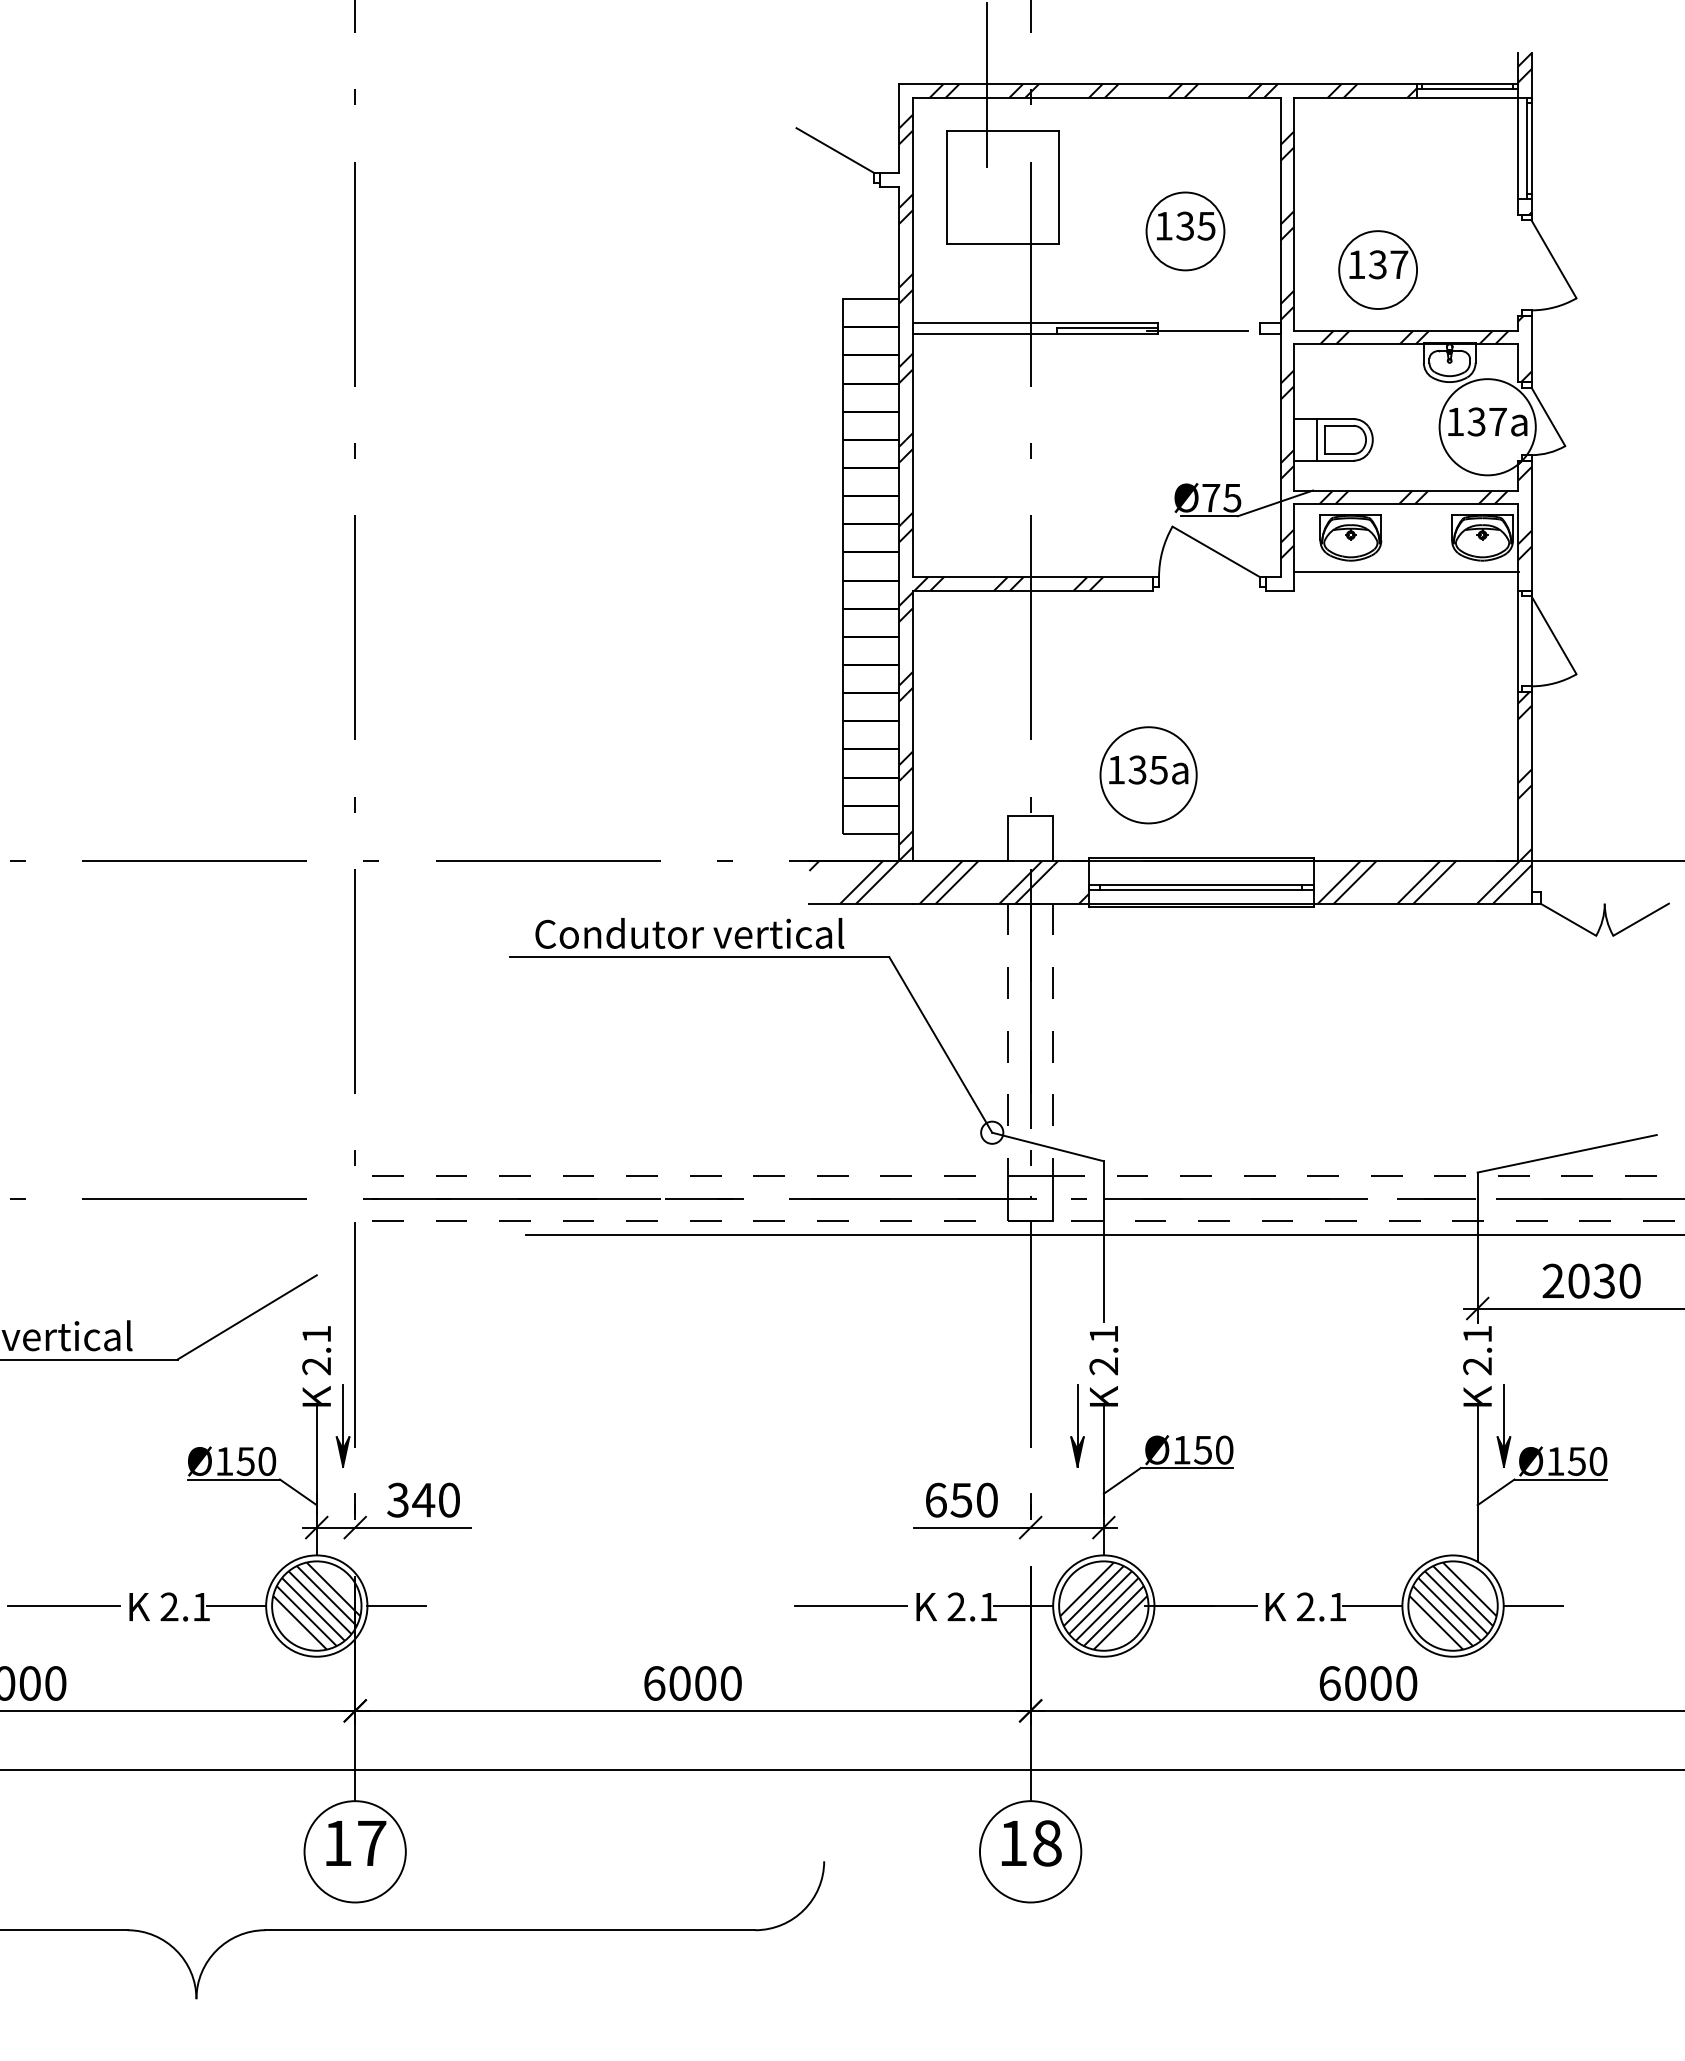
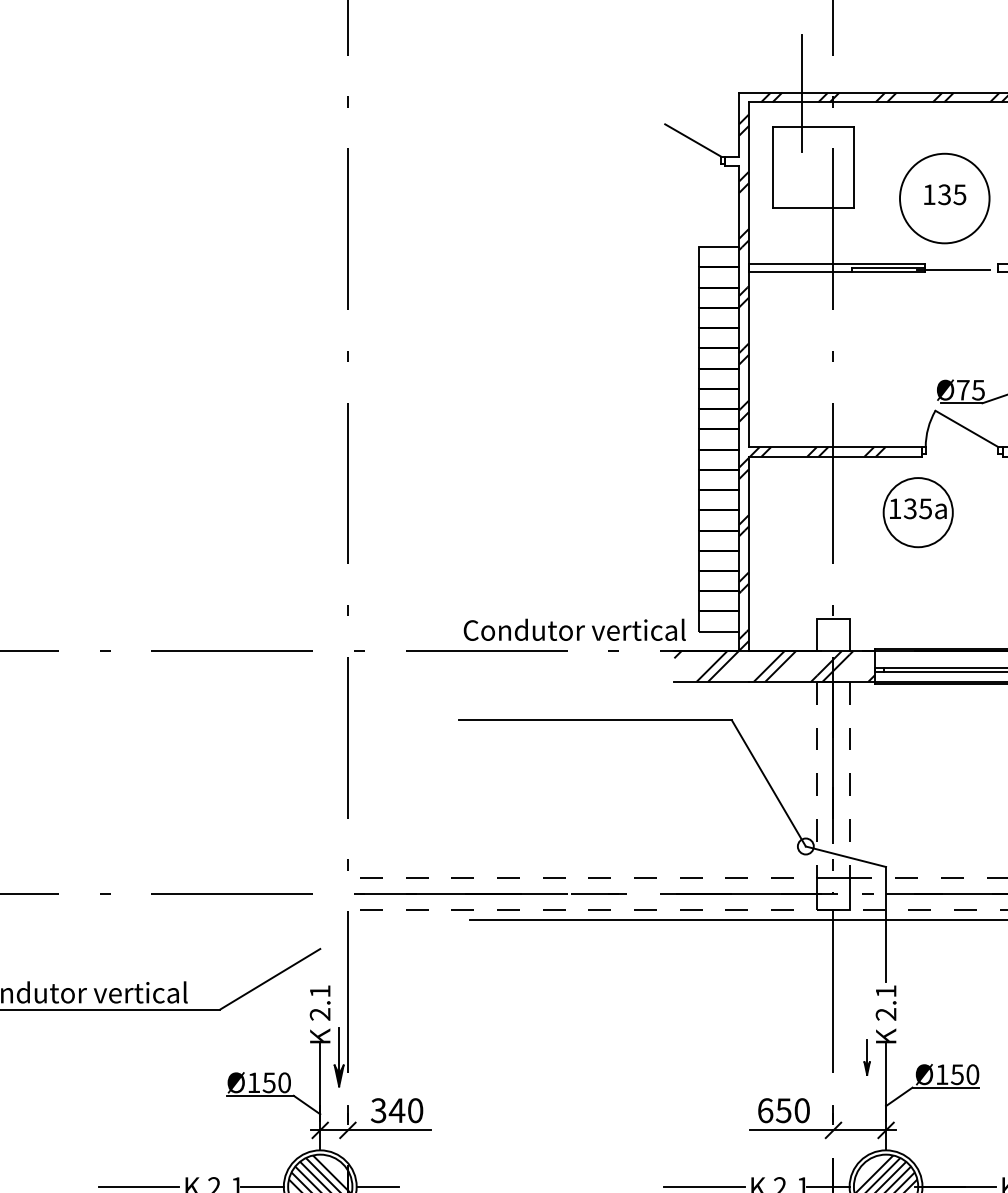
circle: (1185, 231) -> (944, 198), size x1.6
part: (1148, 775) -> (918, 512), moved
text: (689, 933) -> (574, 629), moved
part: (1077, 1425) -> (867, 1056), size x0.6

